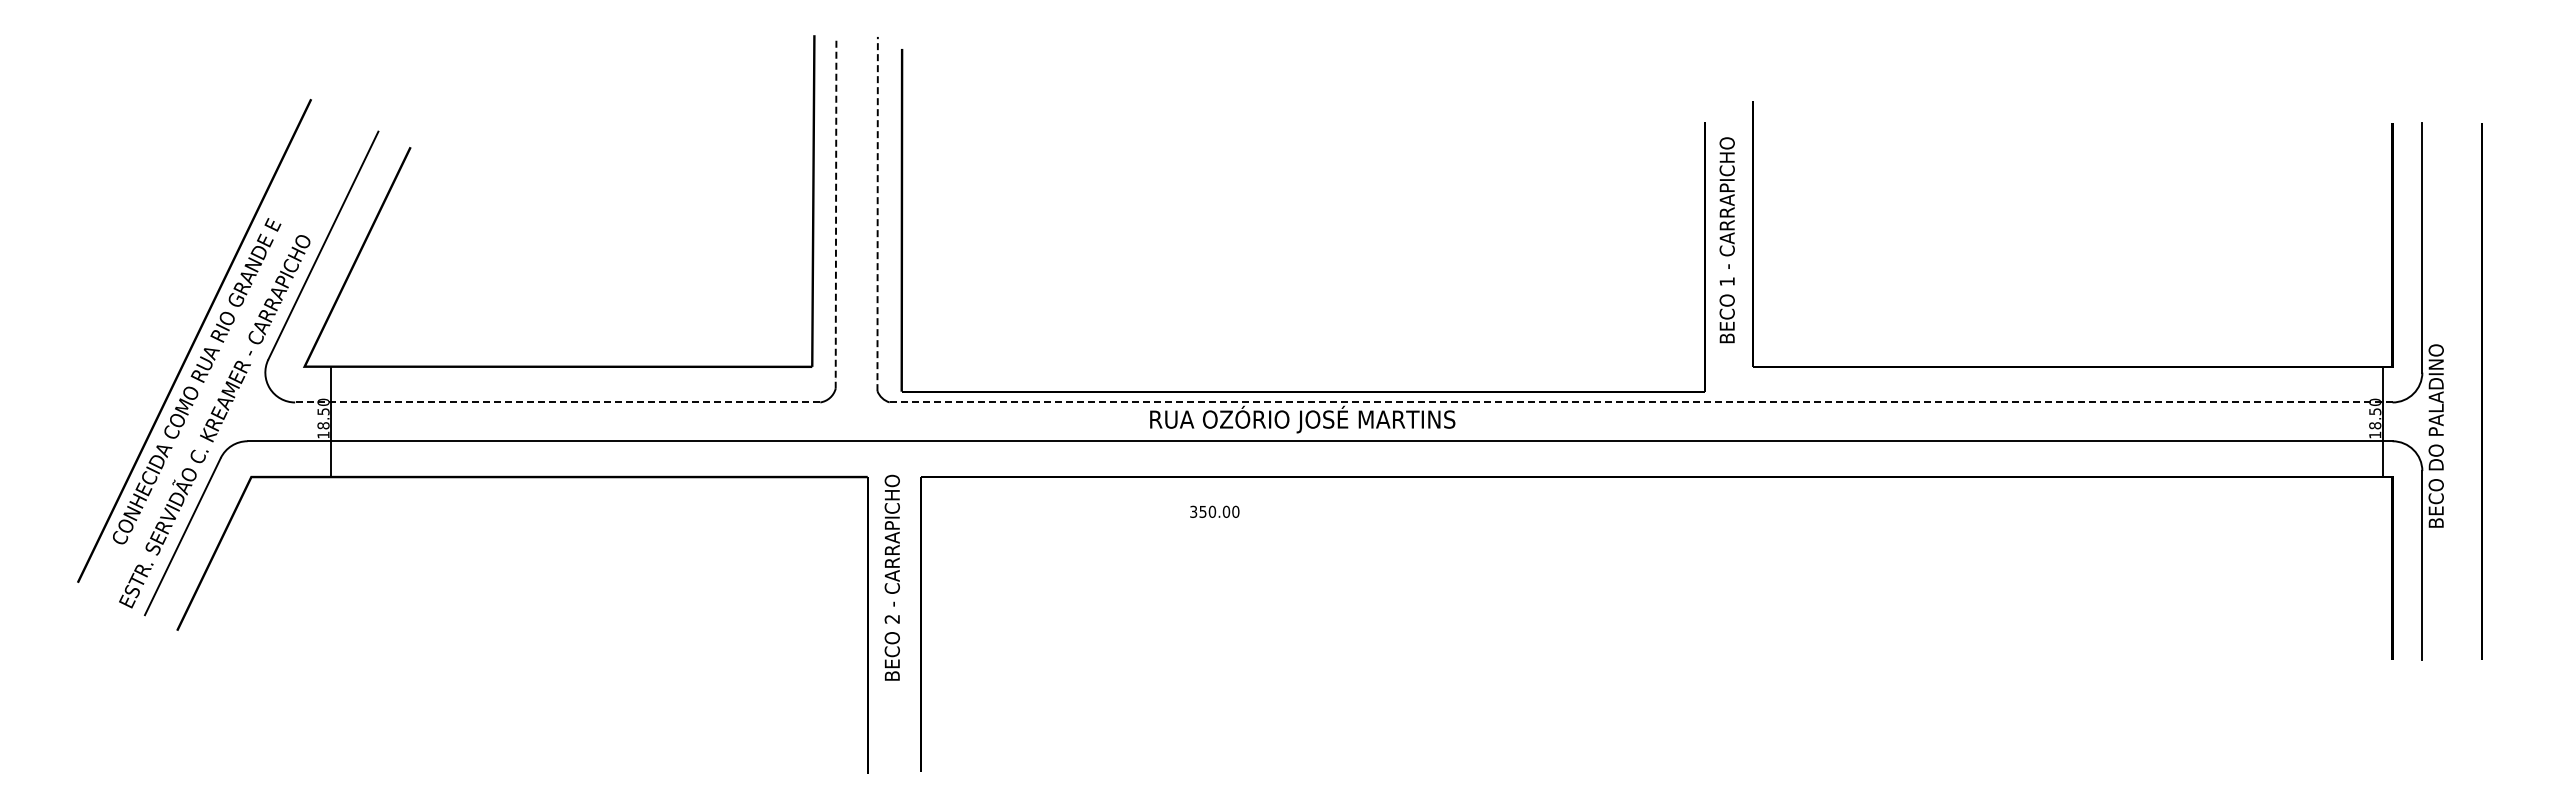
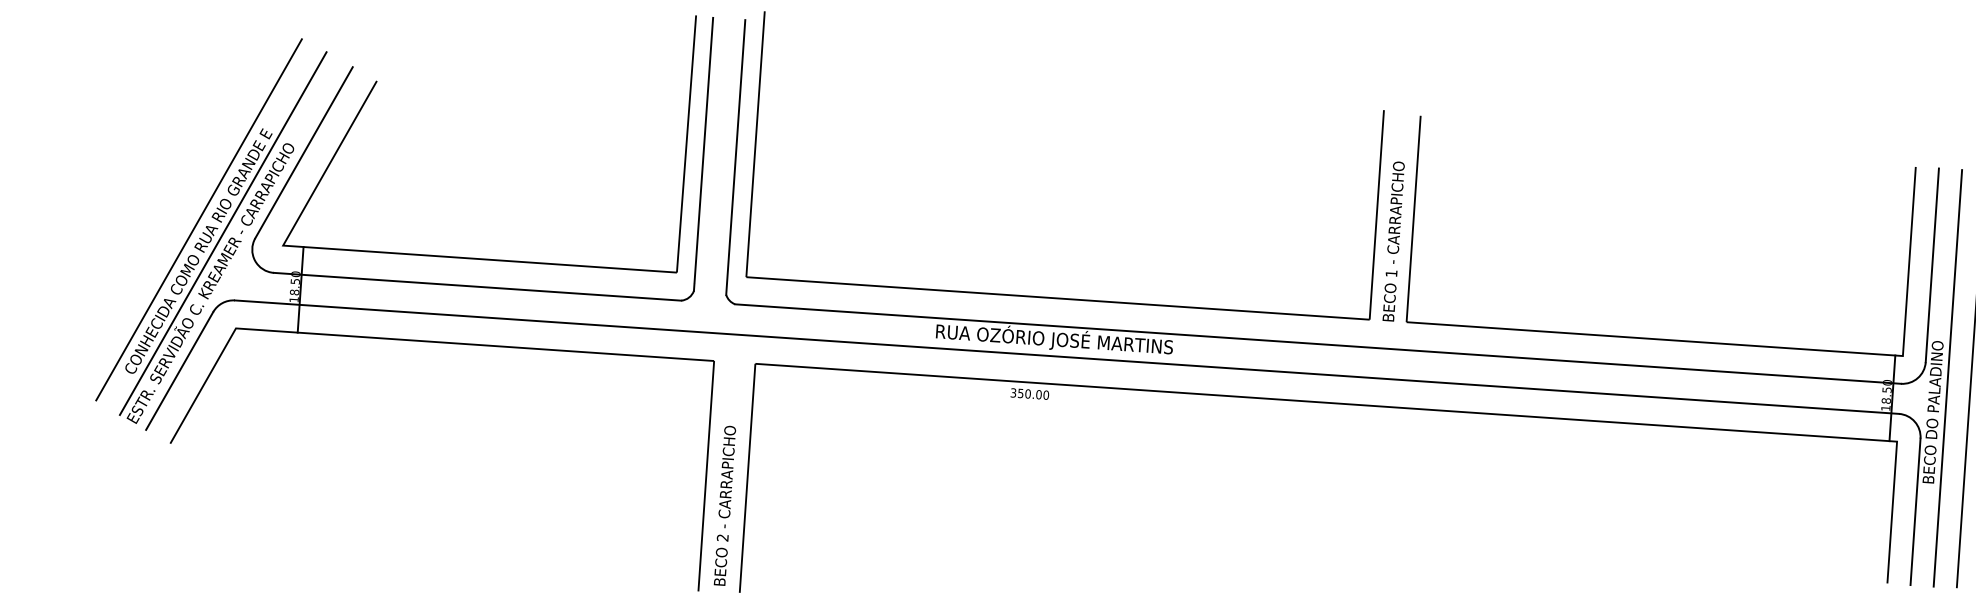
line: (836, 212) -> (703, 154), dashed -> solid
line: (877, 213) -> (735, 157), dashed -> solid
text: (1726, 240) -> (1393, 241), moved
line: (226, 356) -> (223, 233), added
line: (2452, 390) -> (1948, 377), added
part: (1302, 391) -> (1057, 298), moved
line: (557, 402) -> (477, 286), dashed -> solid
line: (1640, 402) -> (1317, 344), dashed -> solid
text: (1214, 511) -> (1029, 393), moved
text: (891, 577) -> (724, 505), moved

